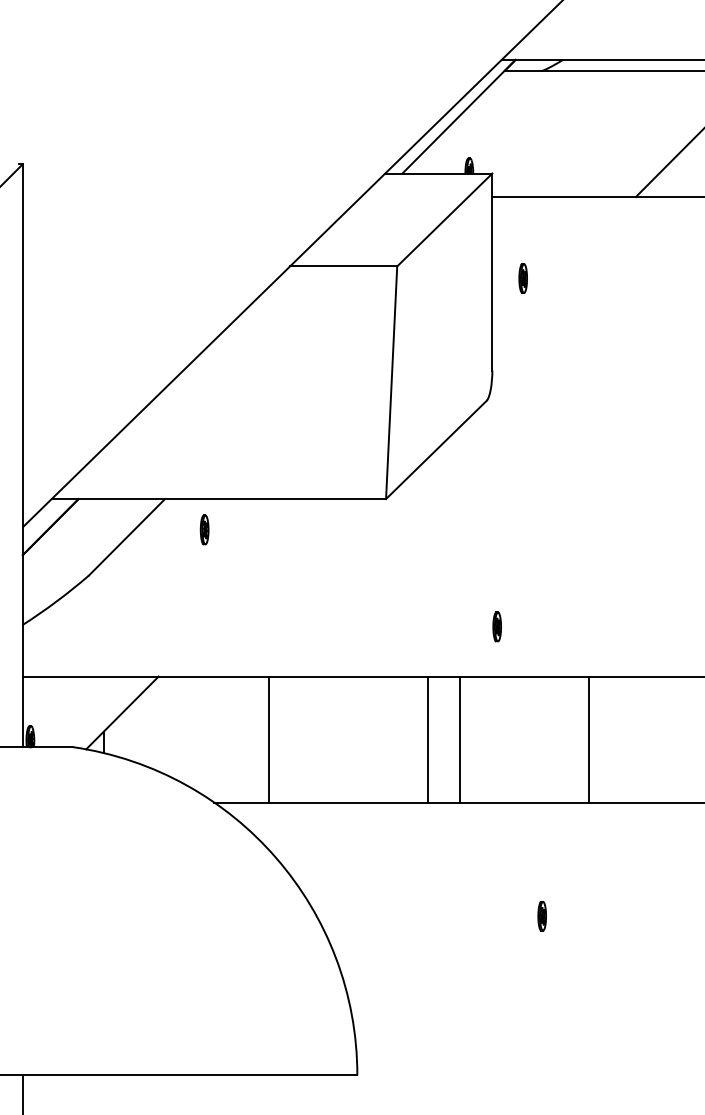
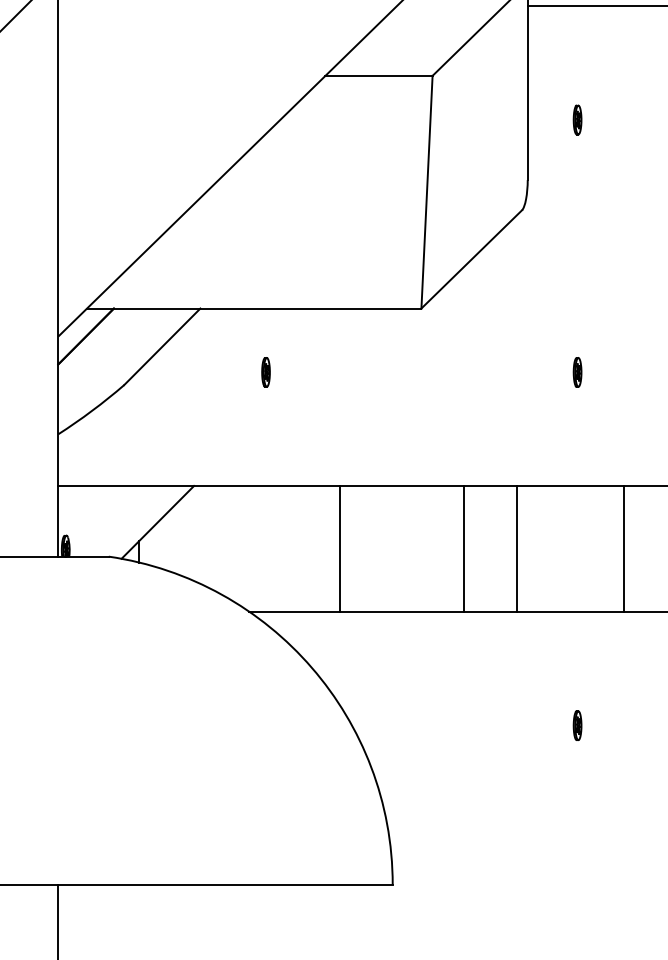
part: (522, 278) -> (576, 119), moved
part: (204, 529) -> (265, 371), moved
part: (496, 626) -> (576, 371), moved
line: (269, 739) -> (340, 548), moved
line: (459, 739) -> (516, 548), moved

